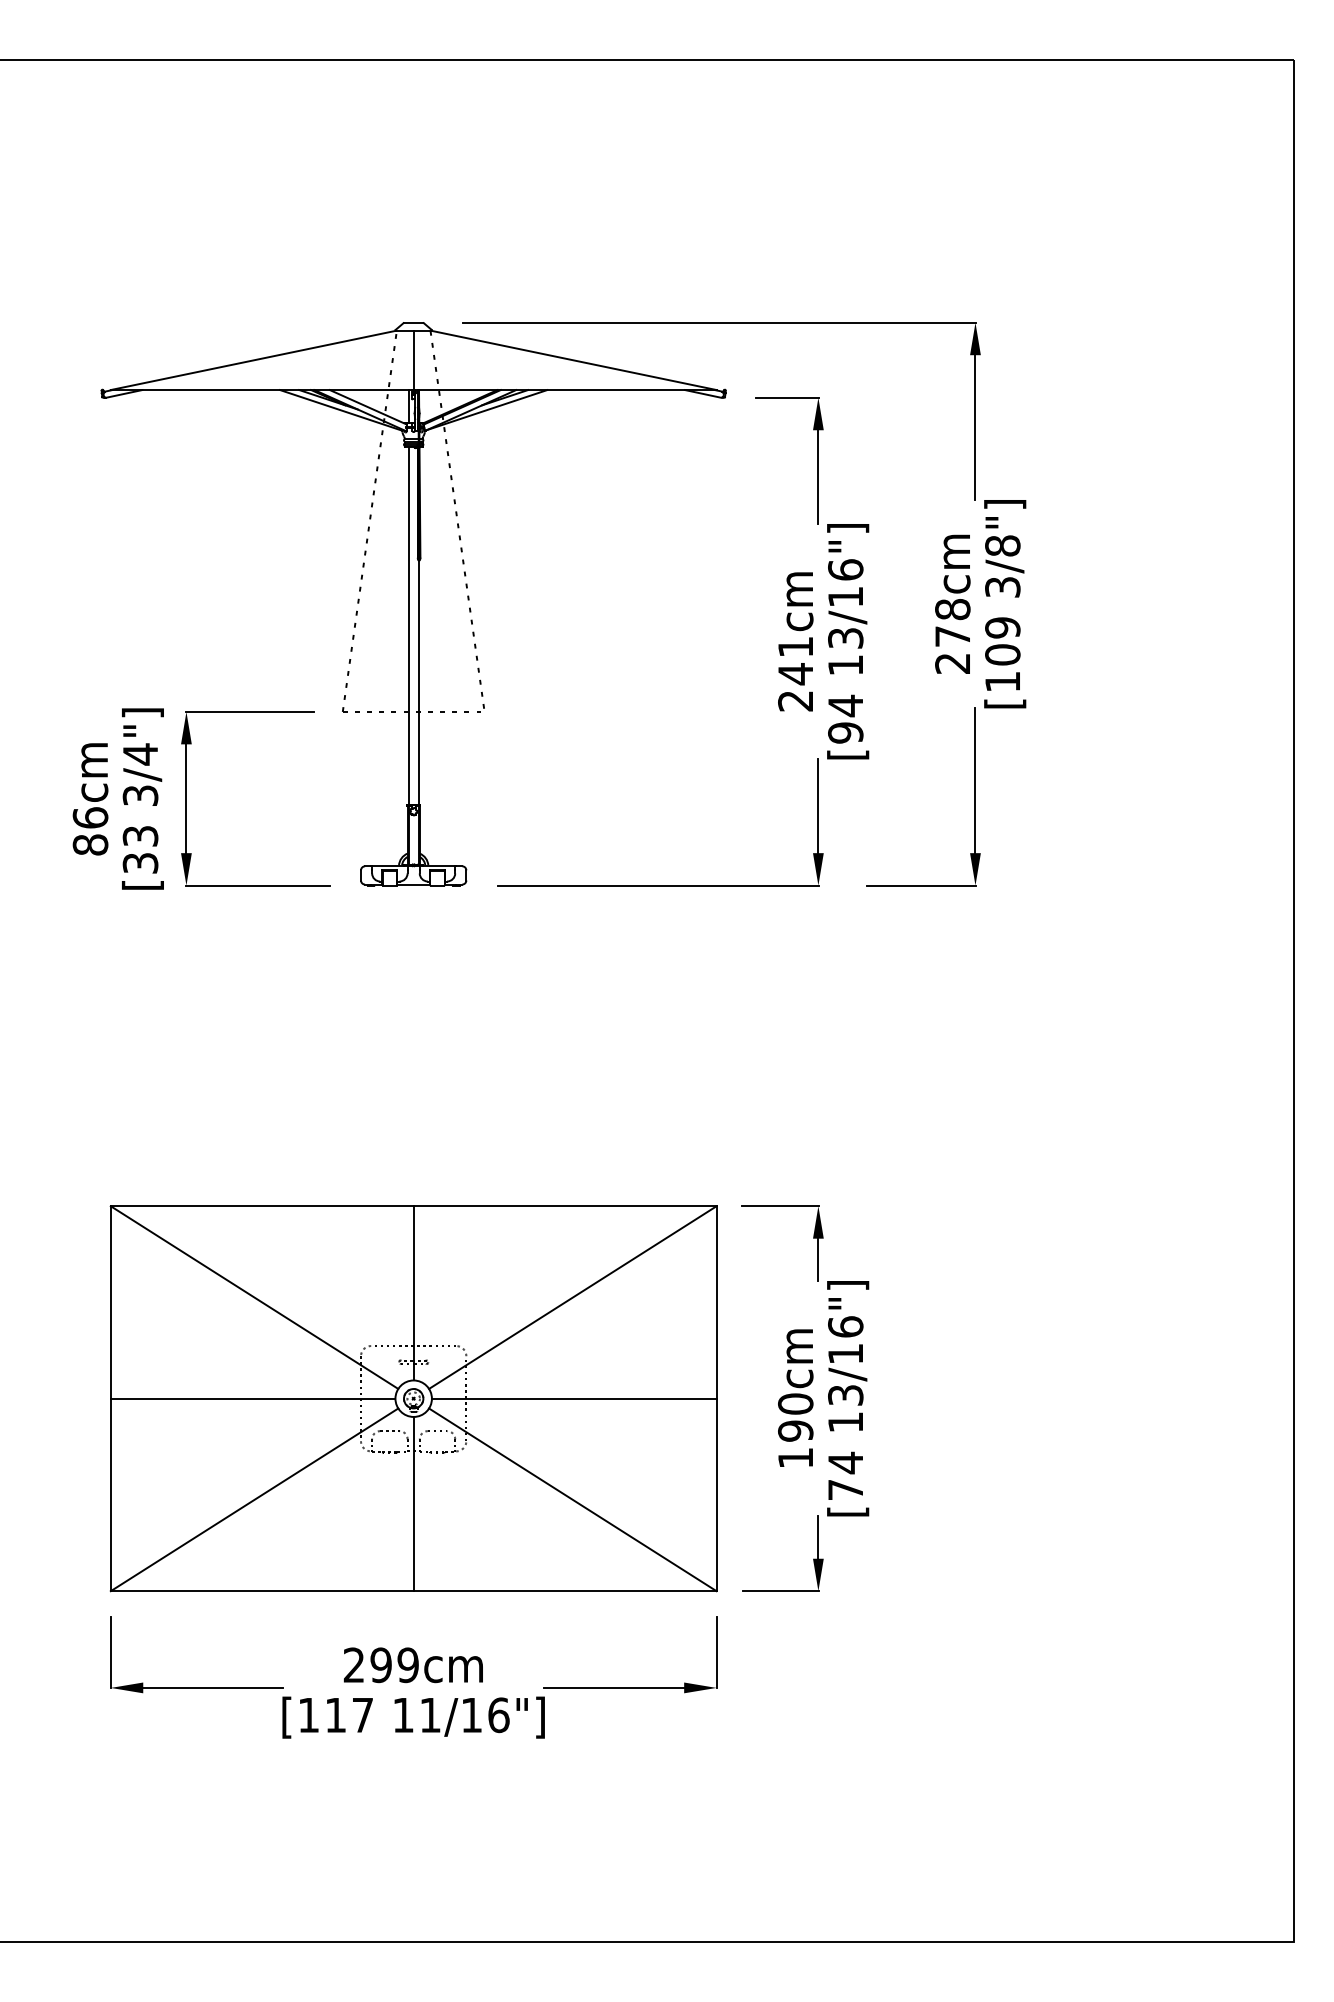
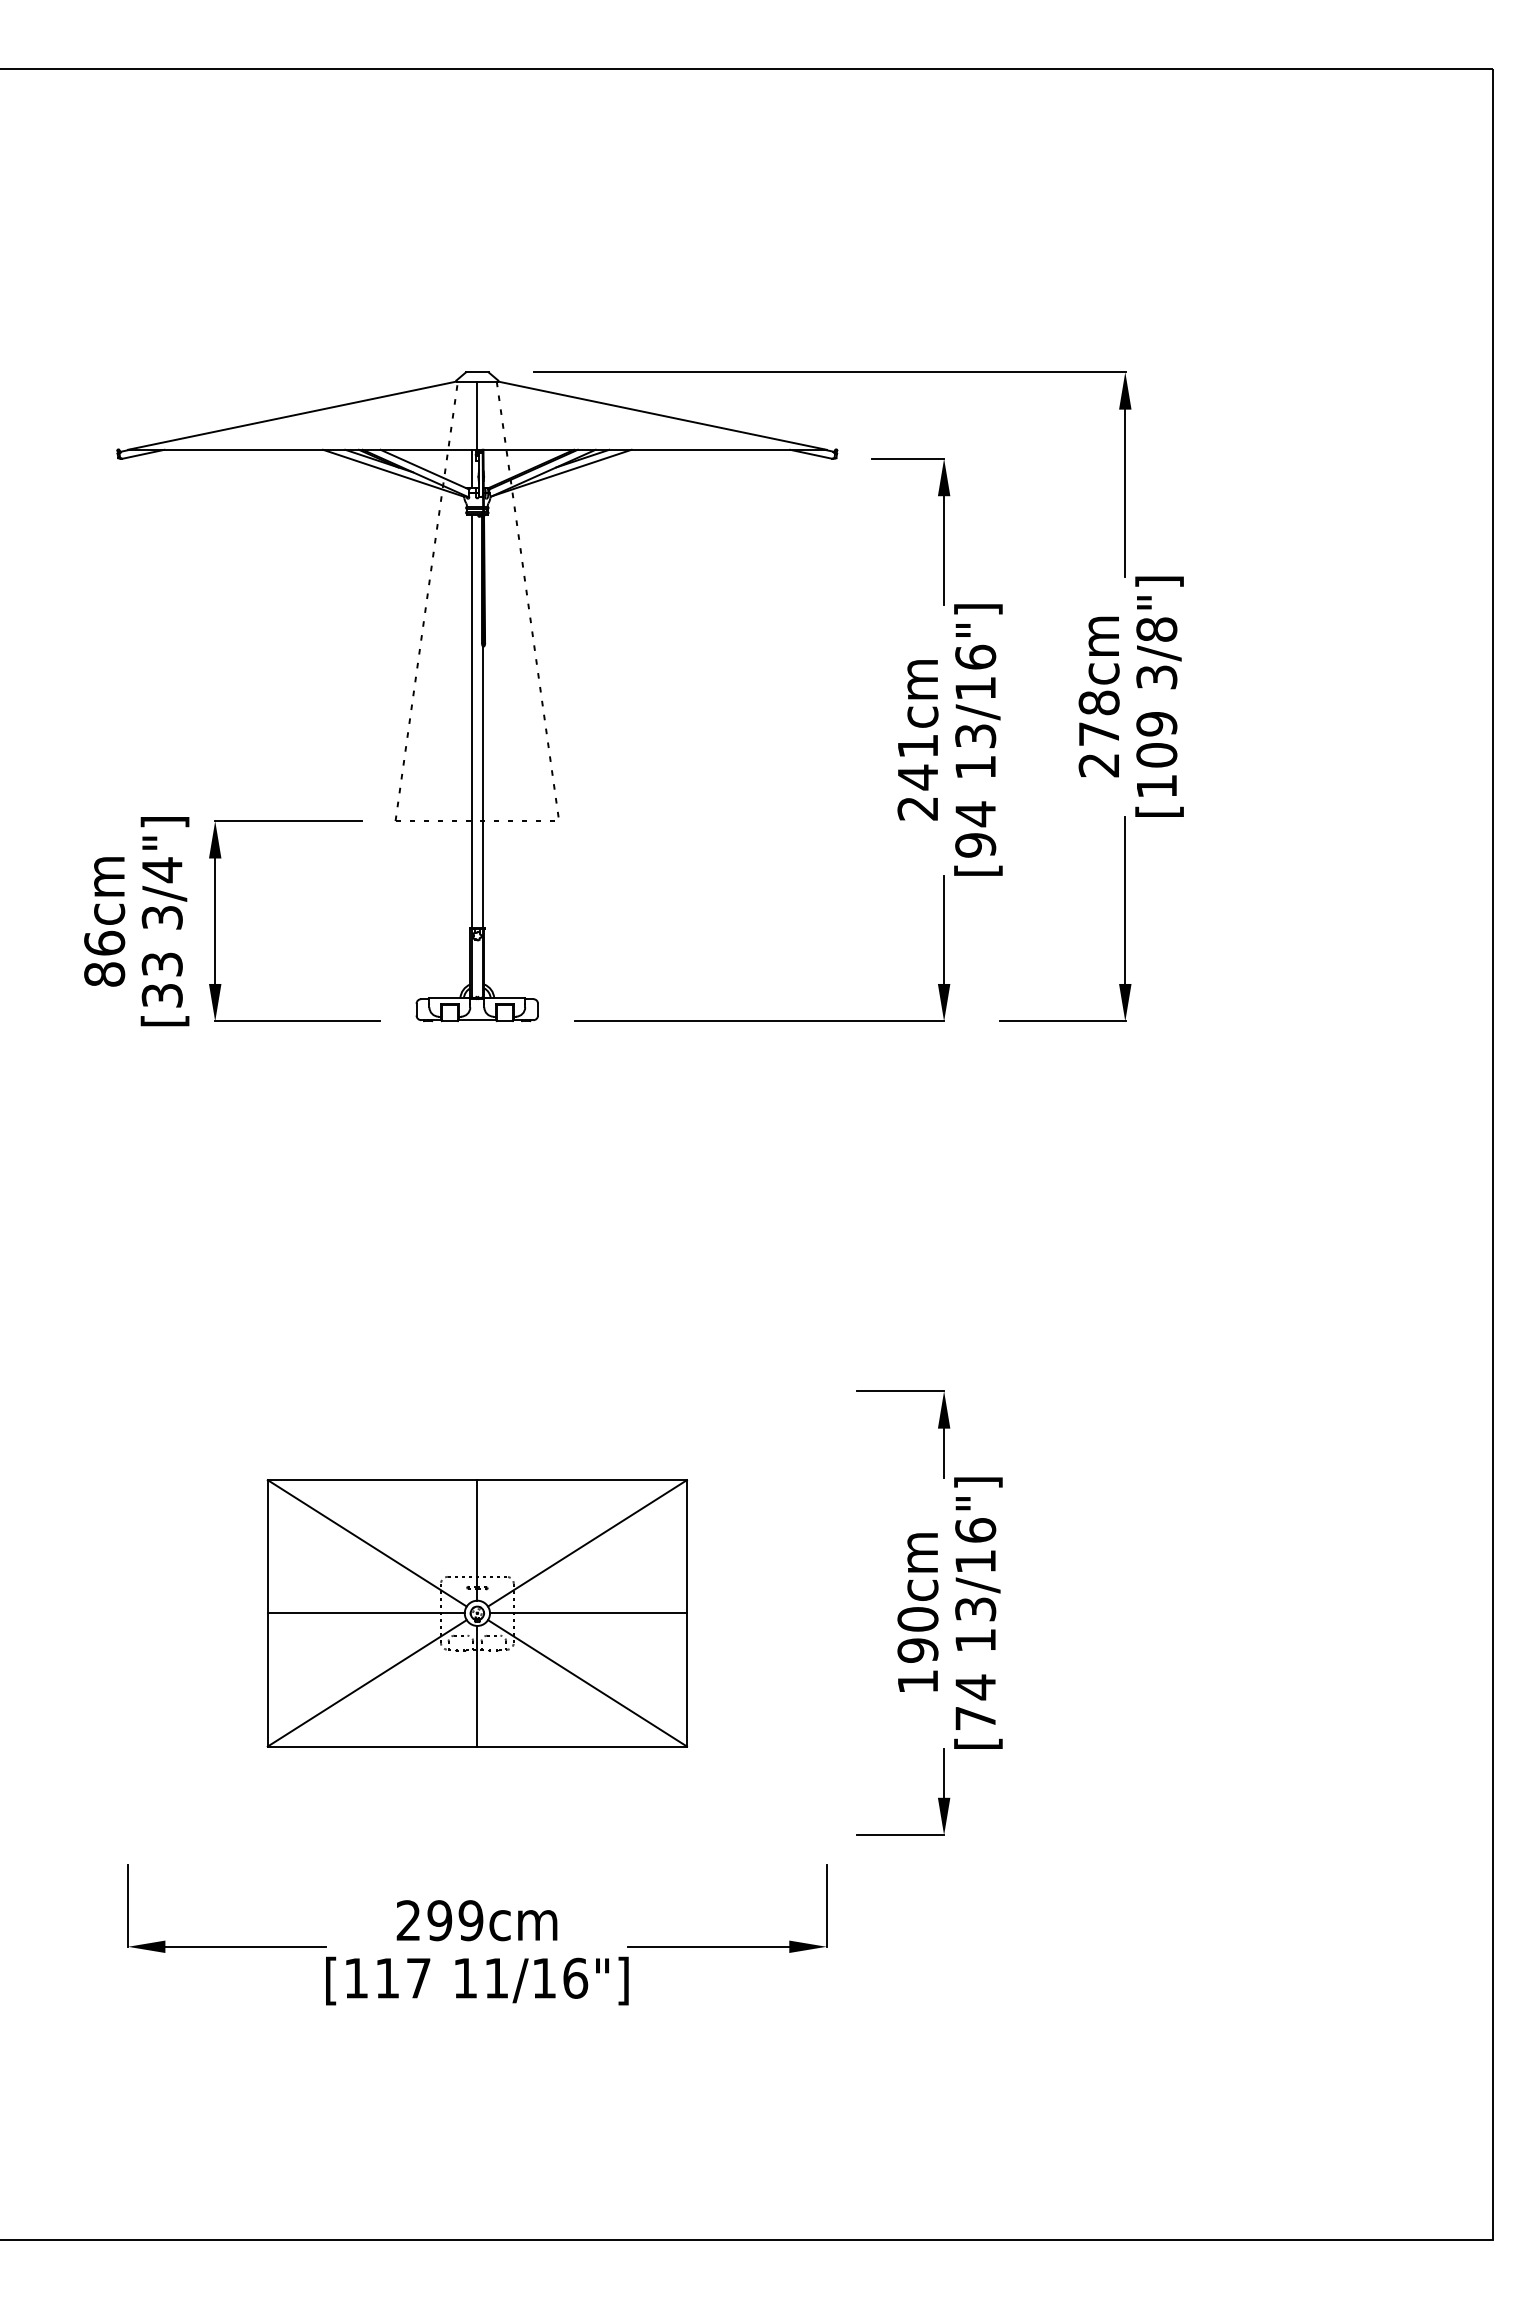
part: (413, 1398) -> (477, 1613), size x0.6

